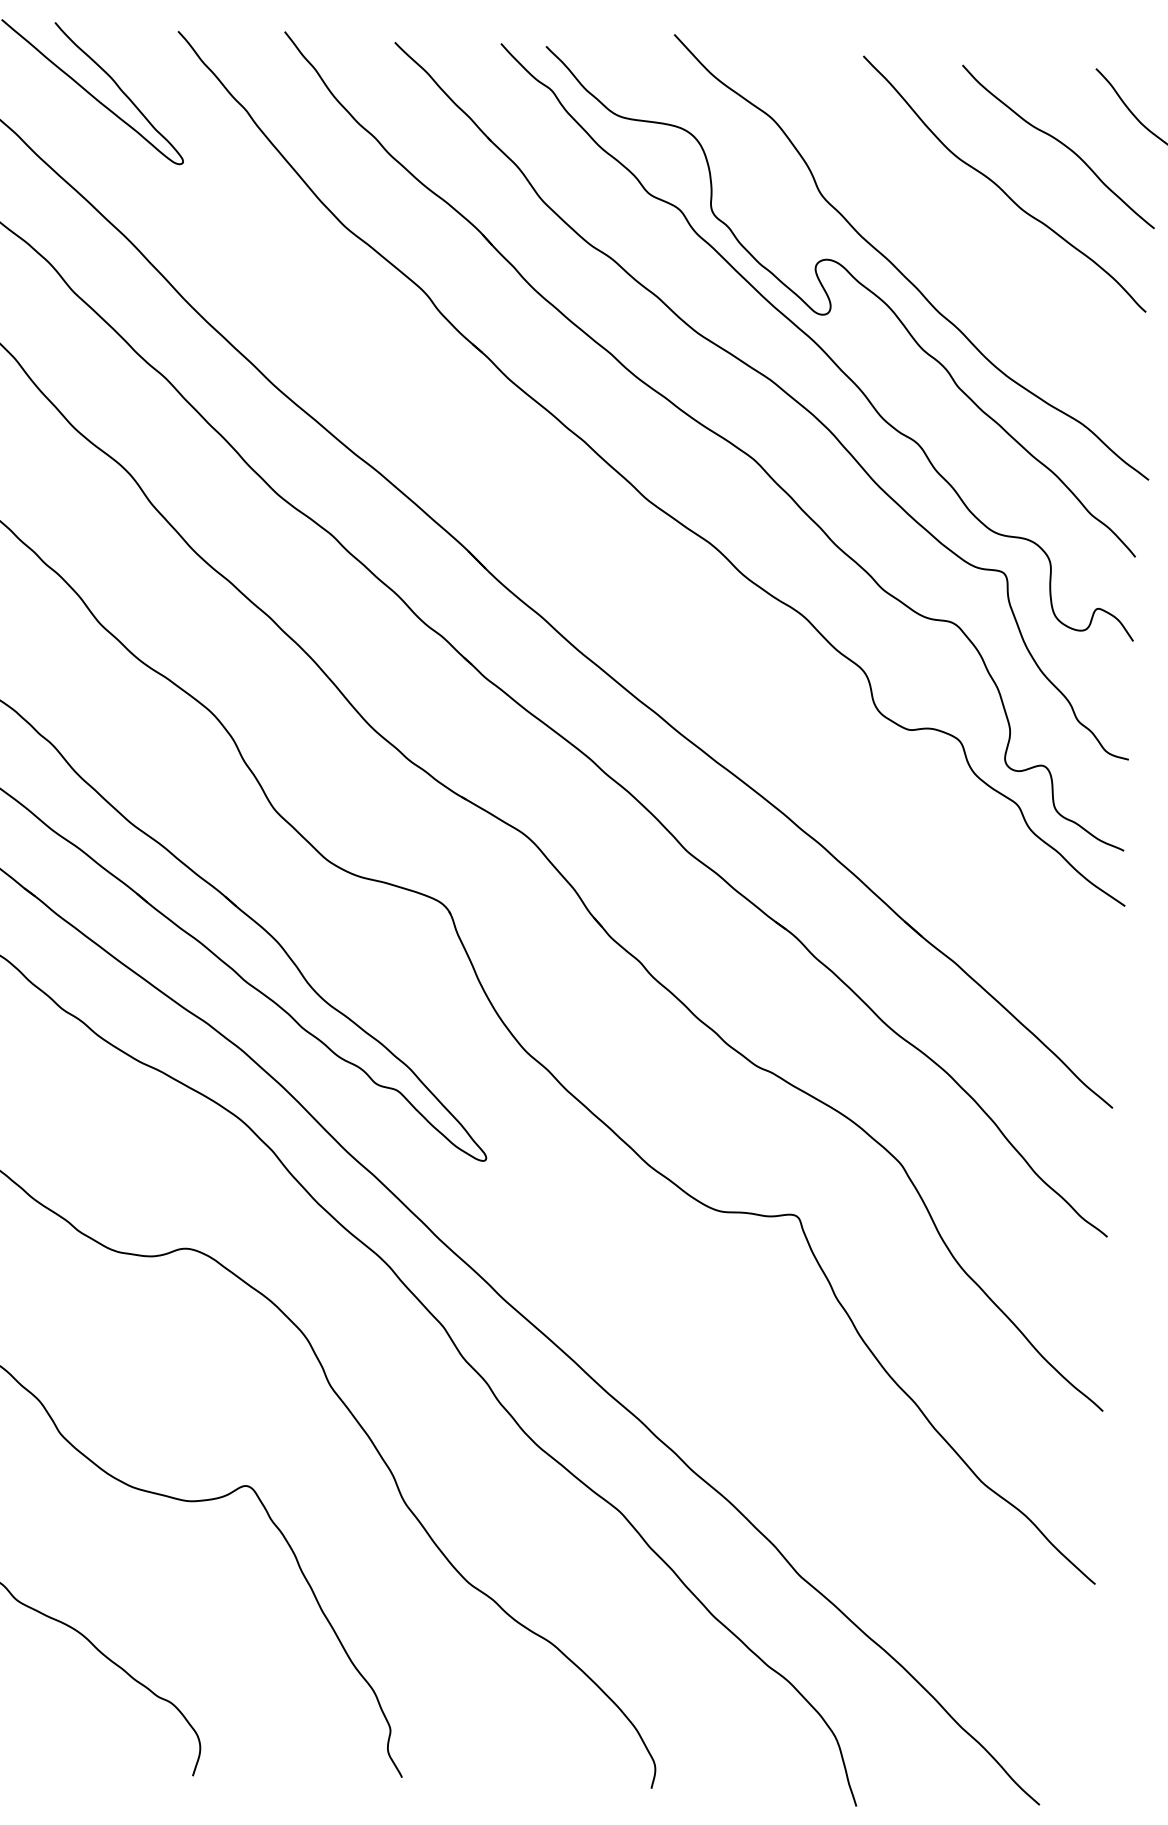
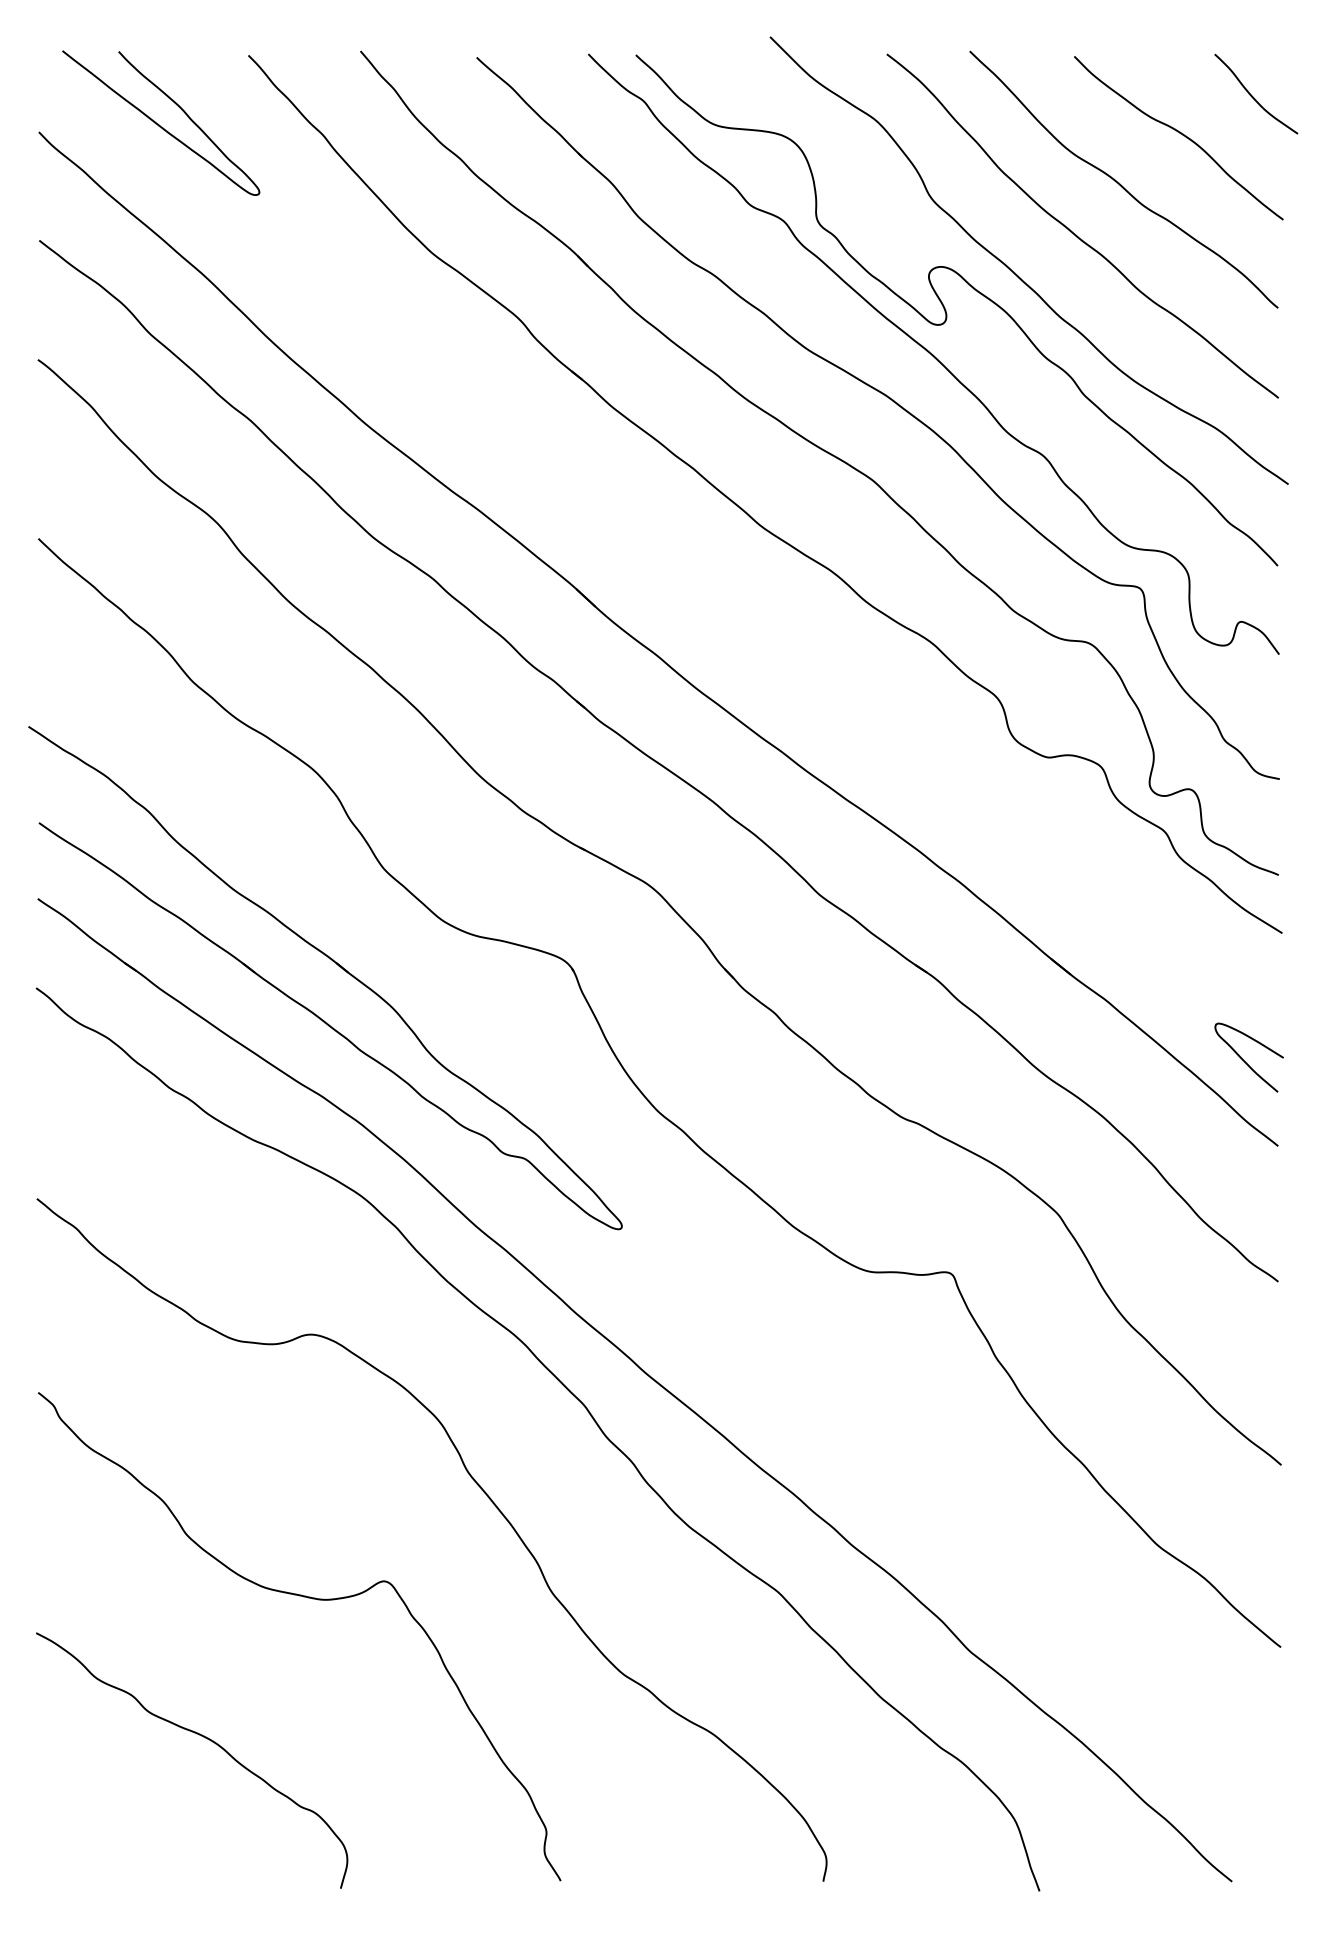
curve: (956, 233) -> (1075, 233), added
curve: (1084, 1025) -> (1244, 1060), added

